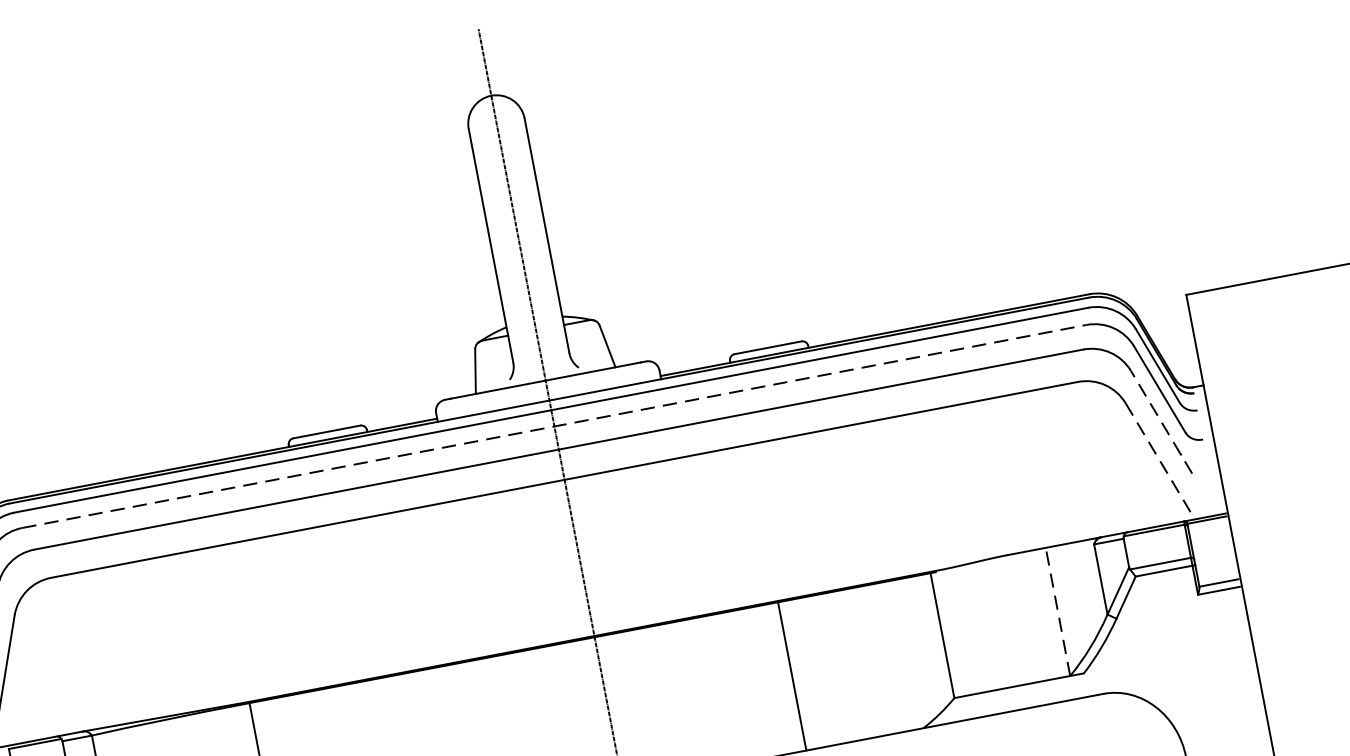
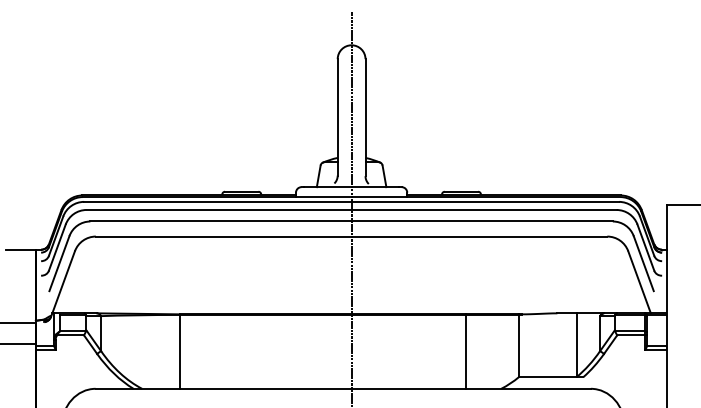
line: (1161, 422) -> (643, 263), dashed -> solid
line: (554, 425) -> (351, 209), dashed -> solid
line: (1160, 461) -> (639, 282), dashed -> solid
line: (1057, 612) -> (576, 345), dashed -> solid
line: (791, 675) -> (465, 351), moved

